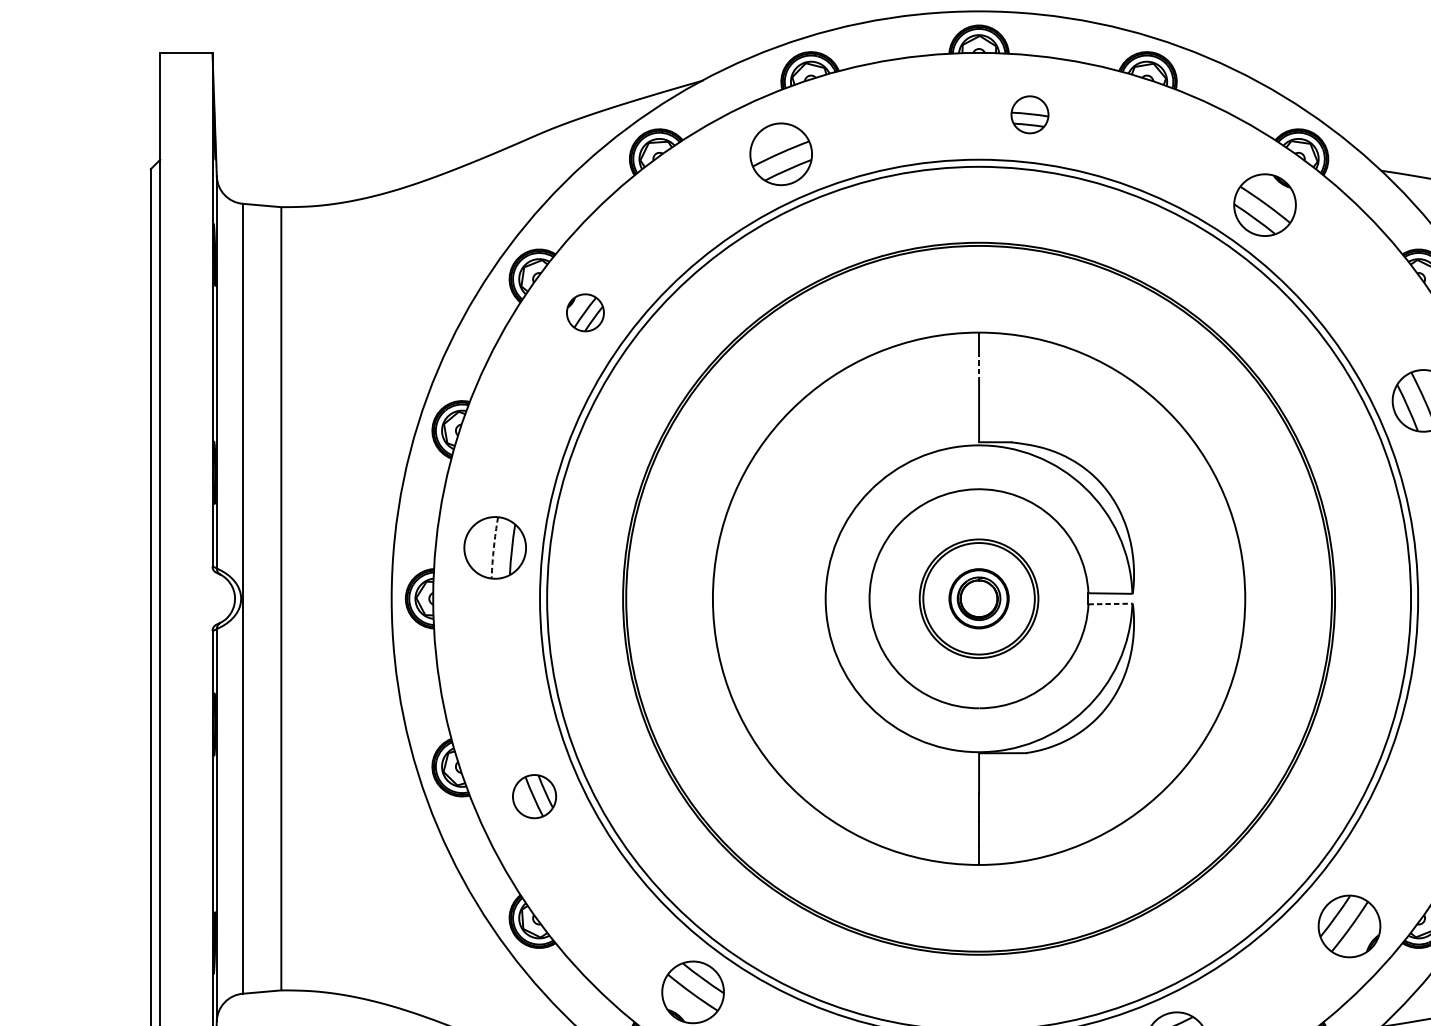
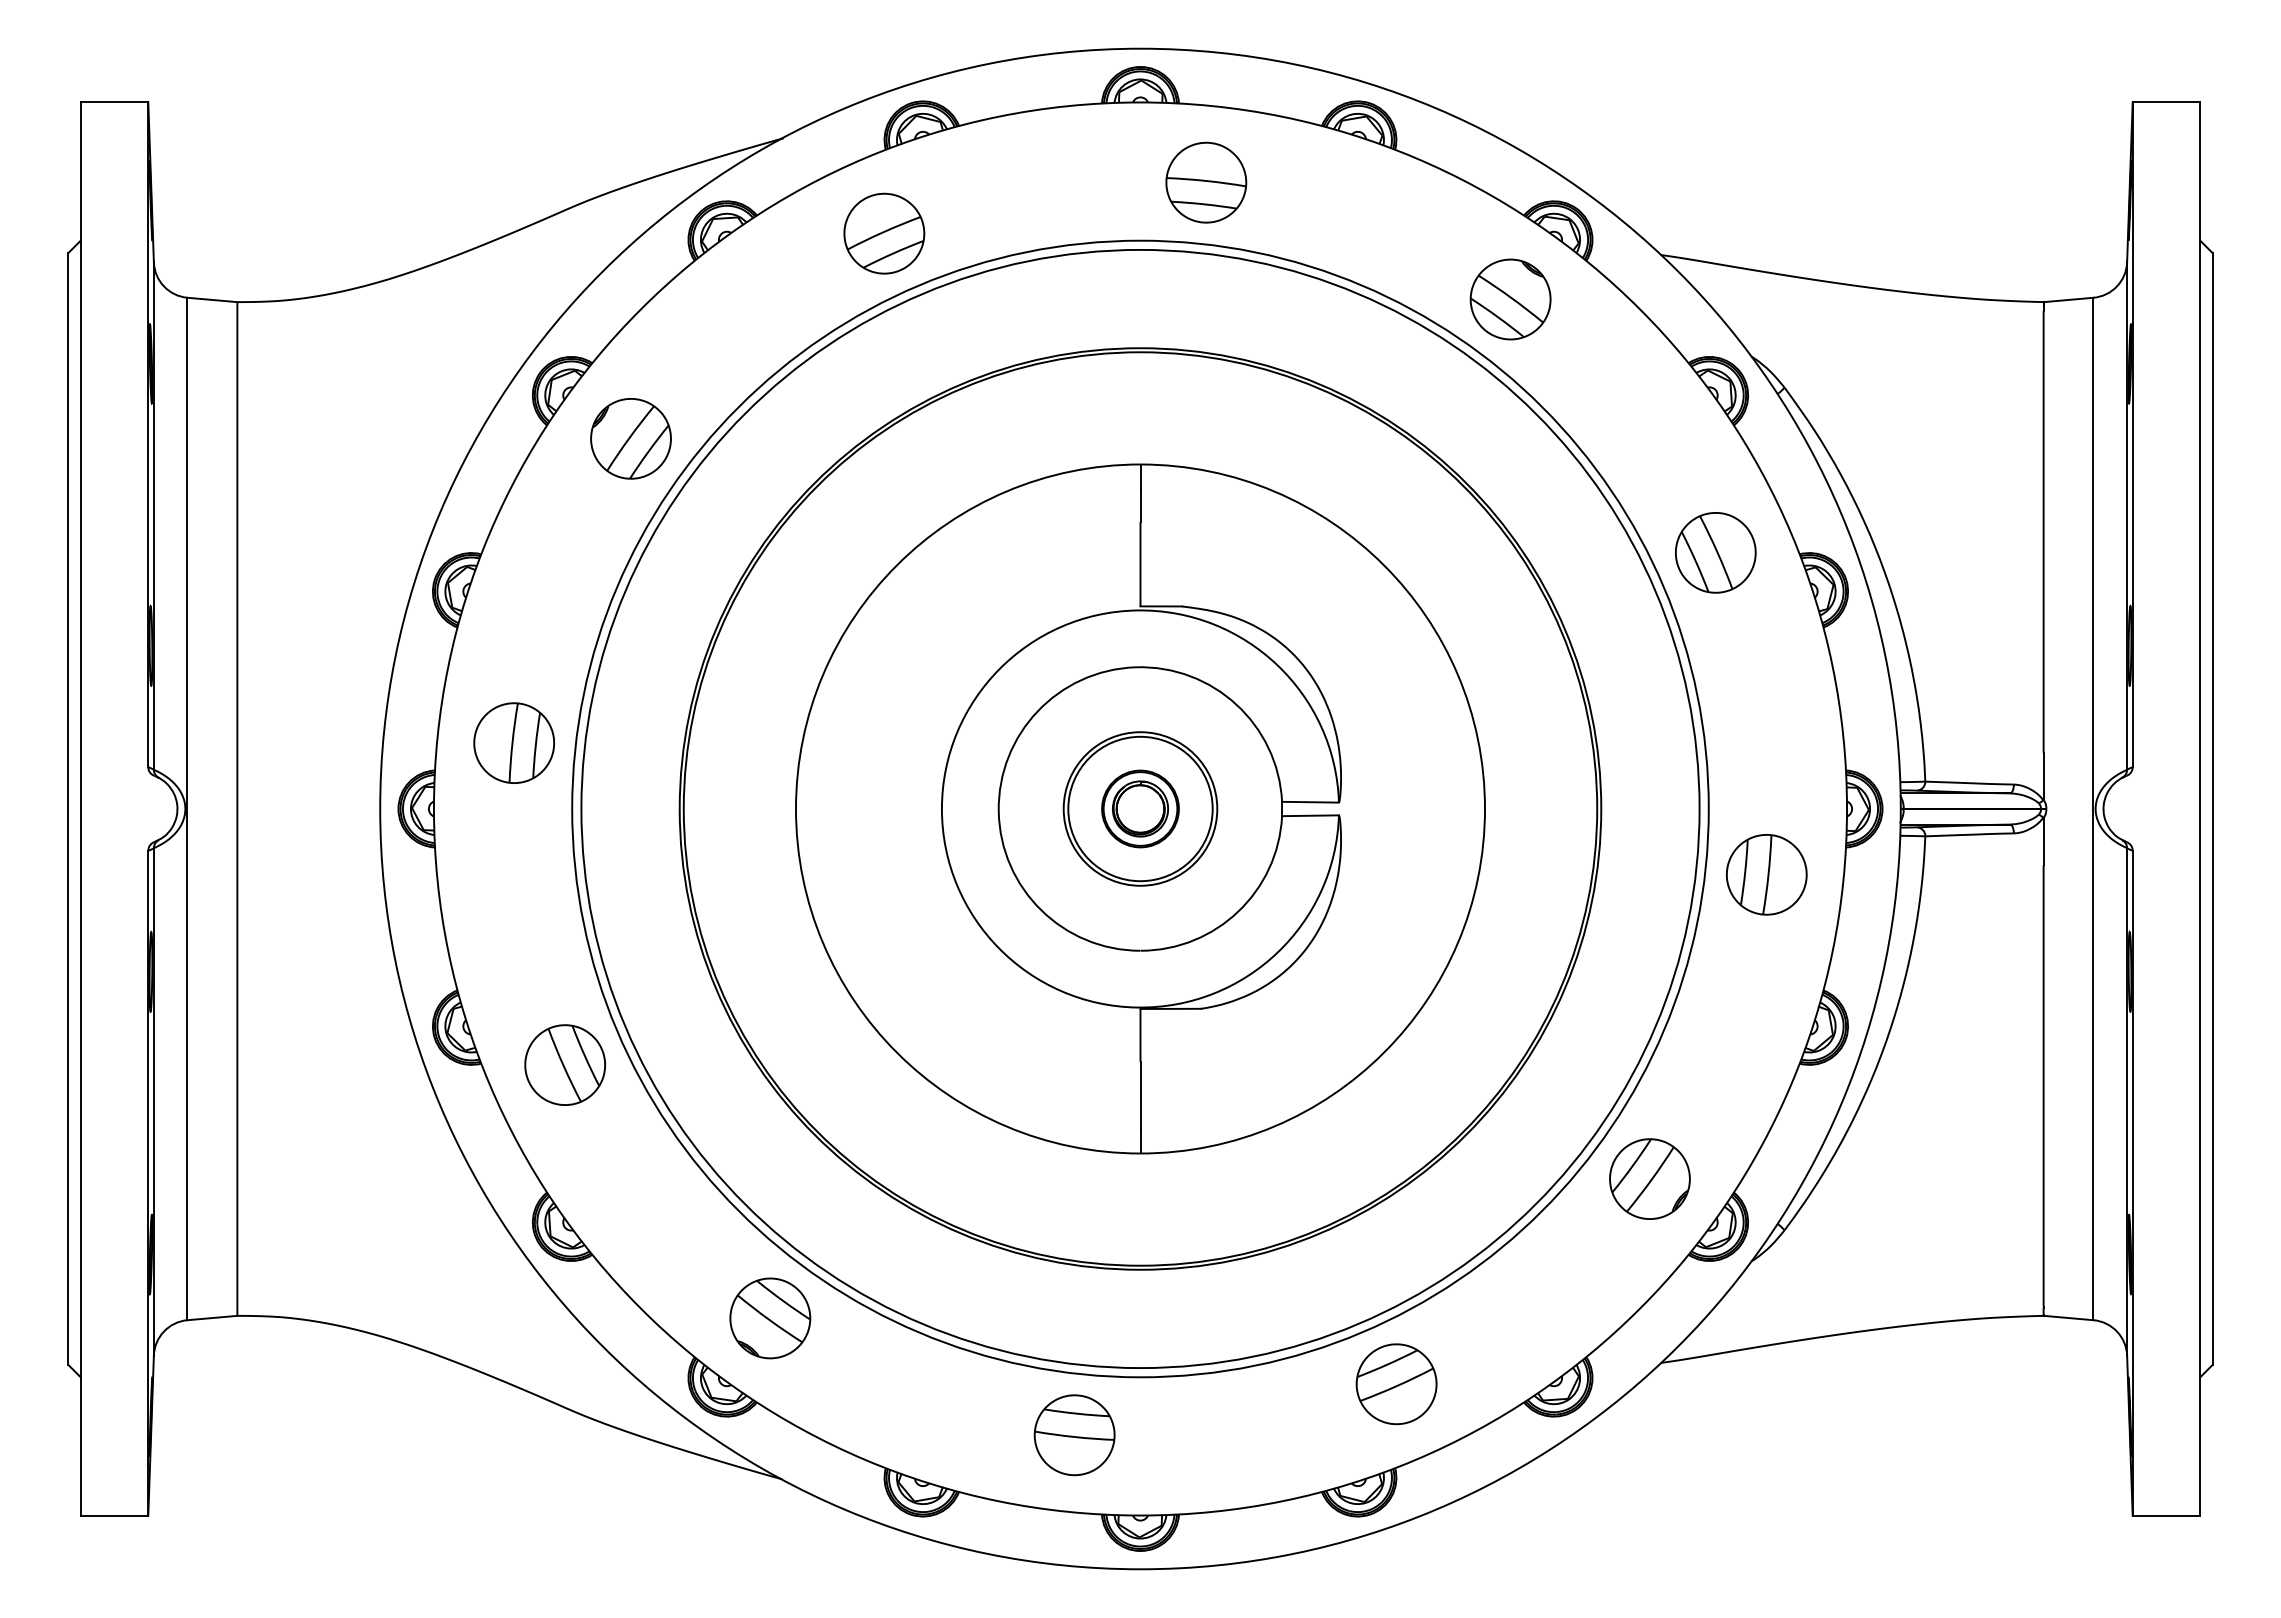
part: (1030, 114) -> (1206, 182), size x1.67
part: (585, 312) -> (630, 438), size x1.67
line: (979, 365) -> (1140, 506), dashed -> solid
arc: (493, 547) -> (512, 742), dashed -> solid
line: (1111, 603) -> (1311, 815), dashed -> solid
part: (534, 796) -> (564, 1064), size x1.43
part: (1349, 925) -> (1649, 1178), moved

